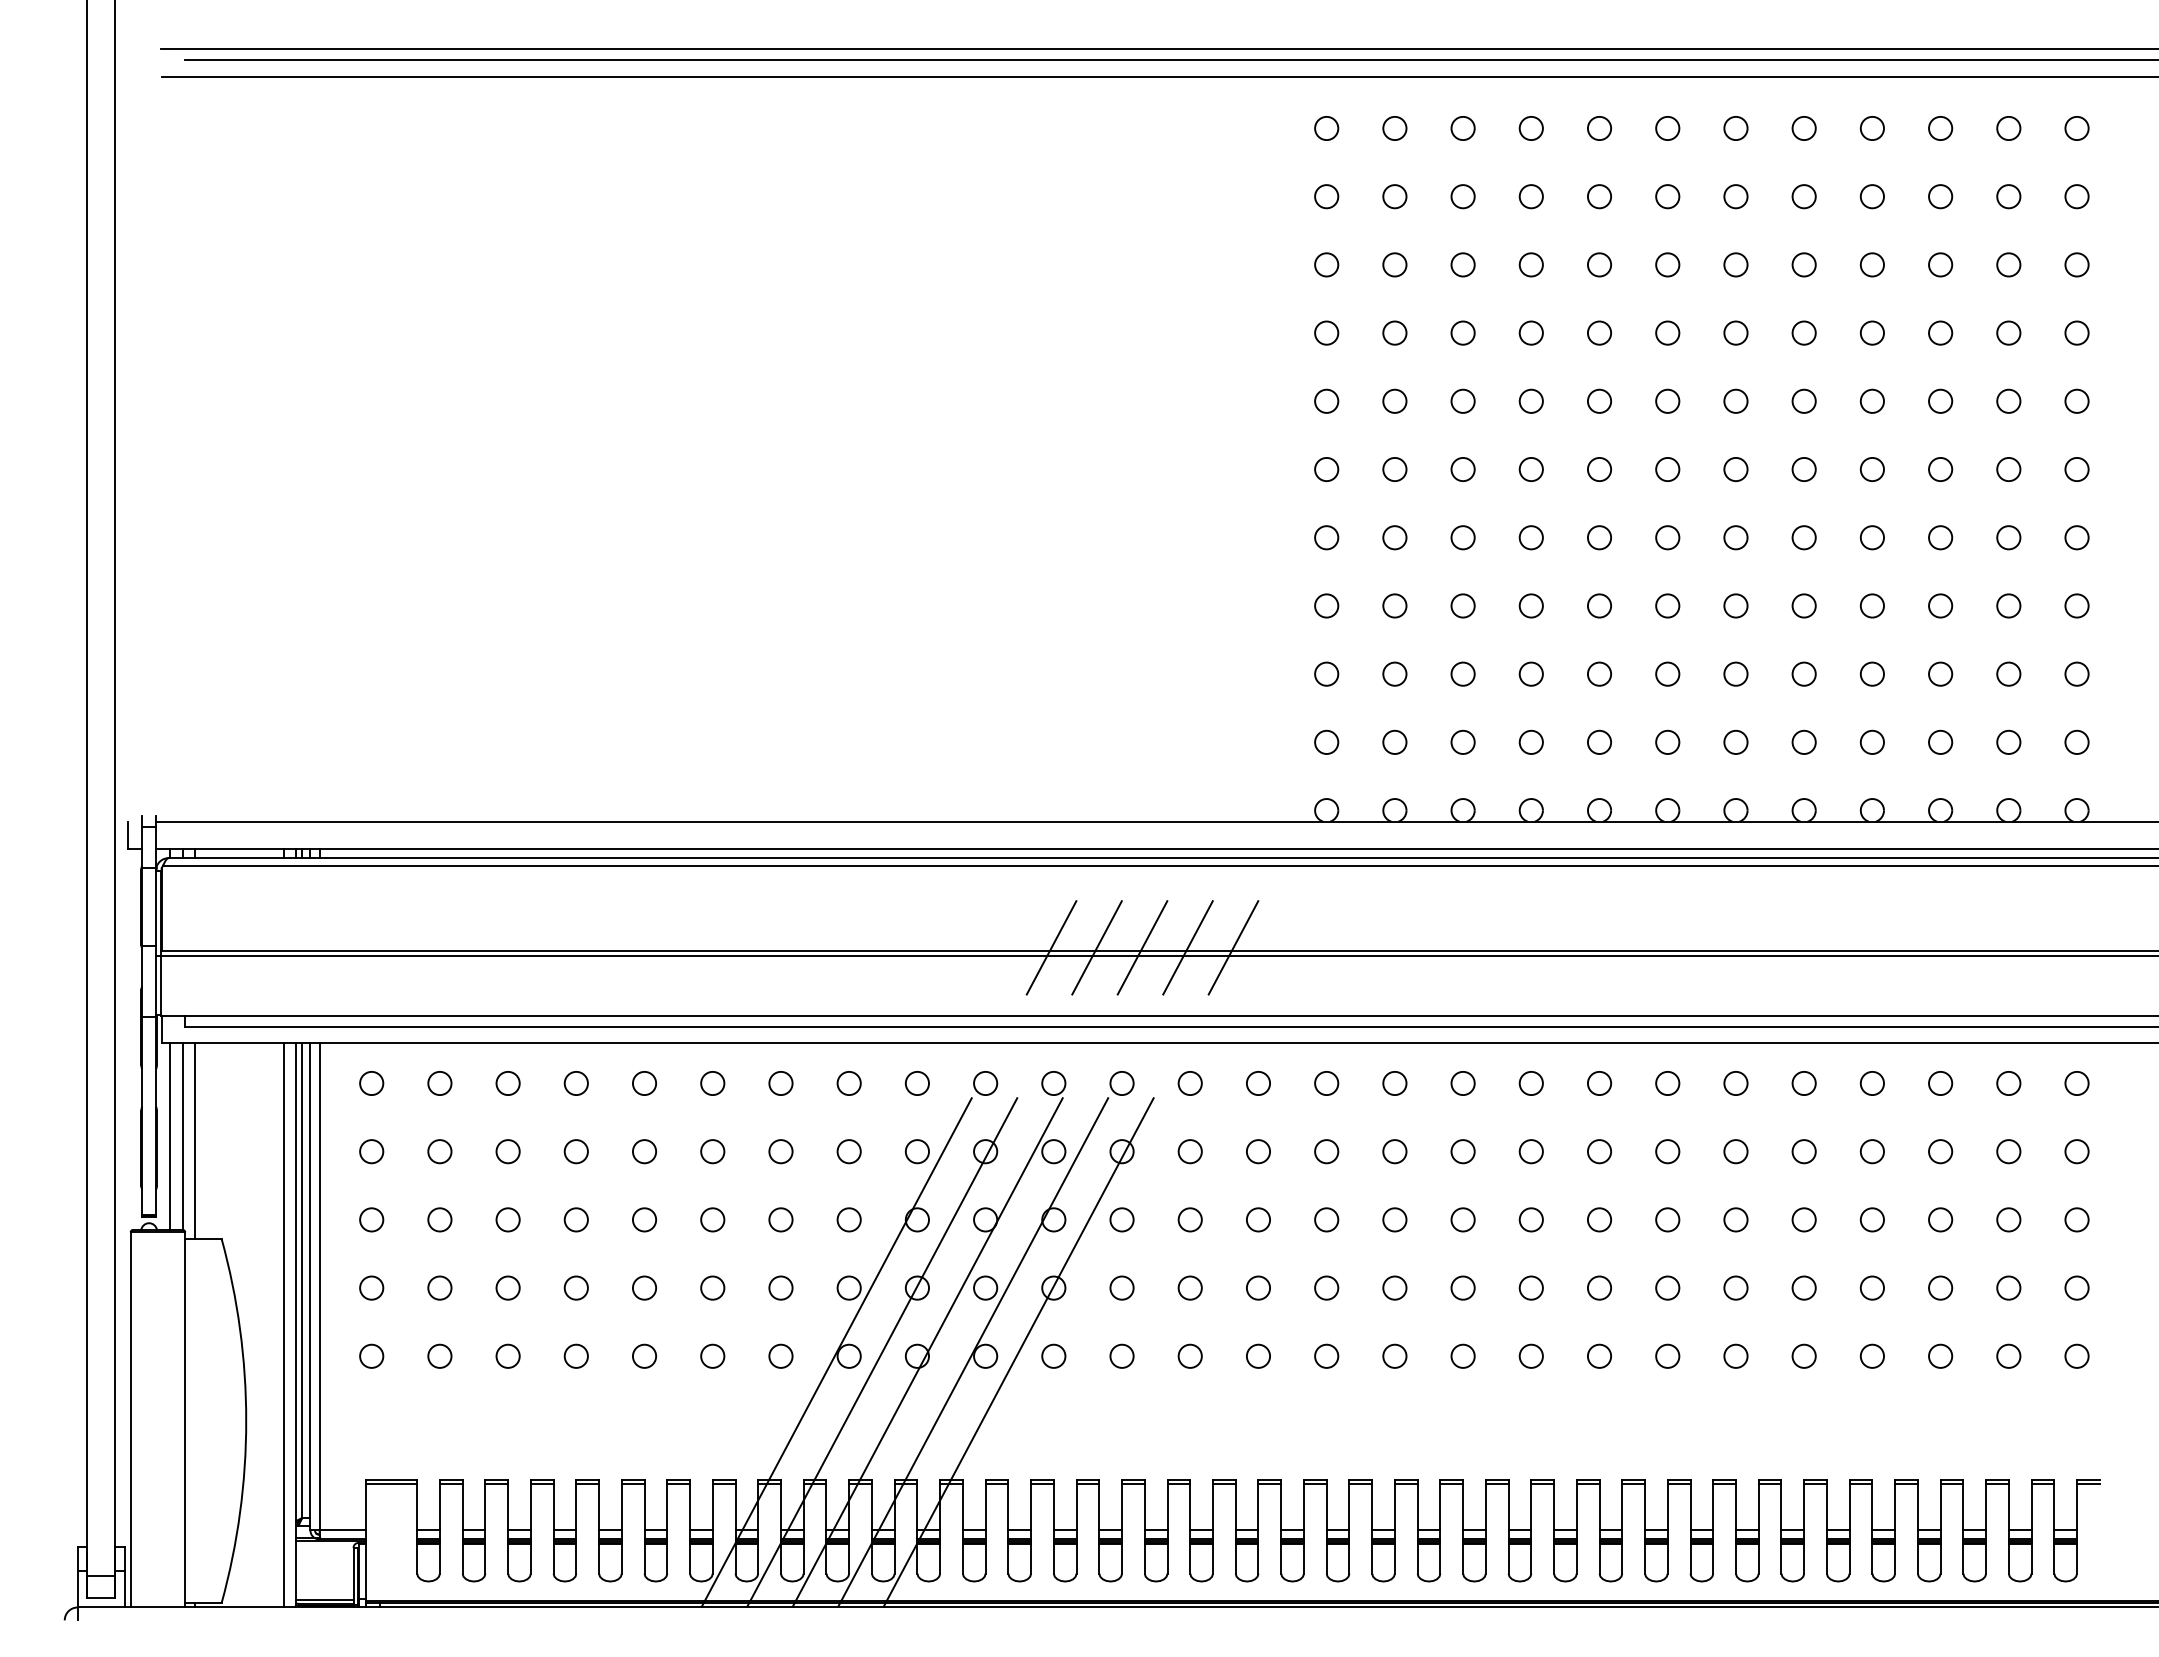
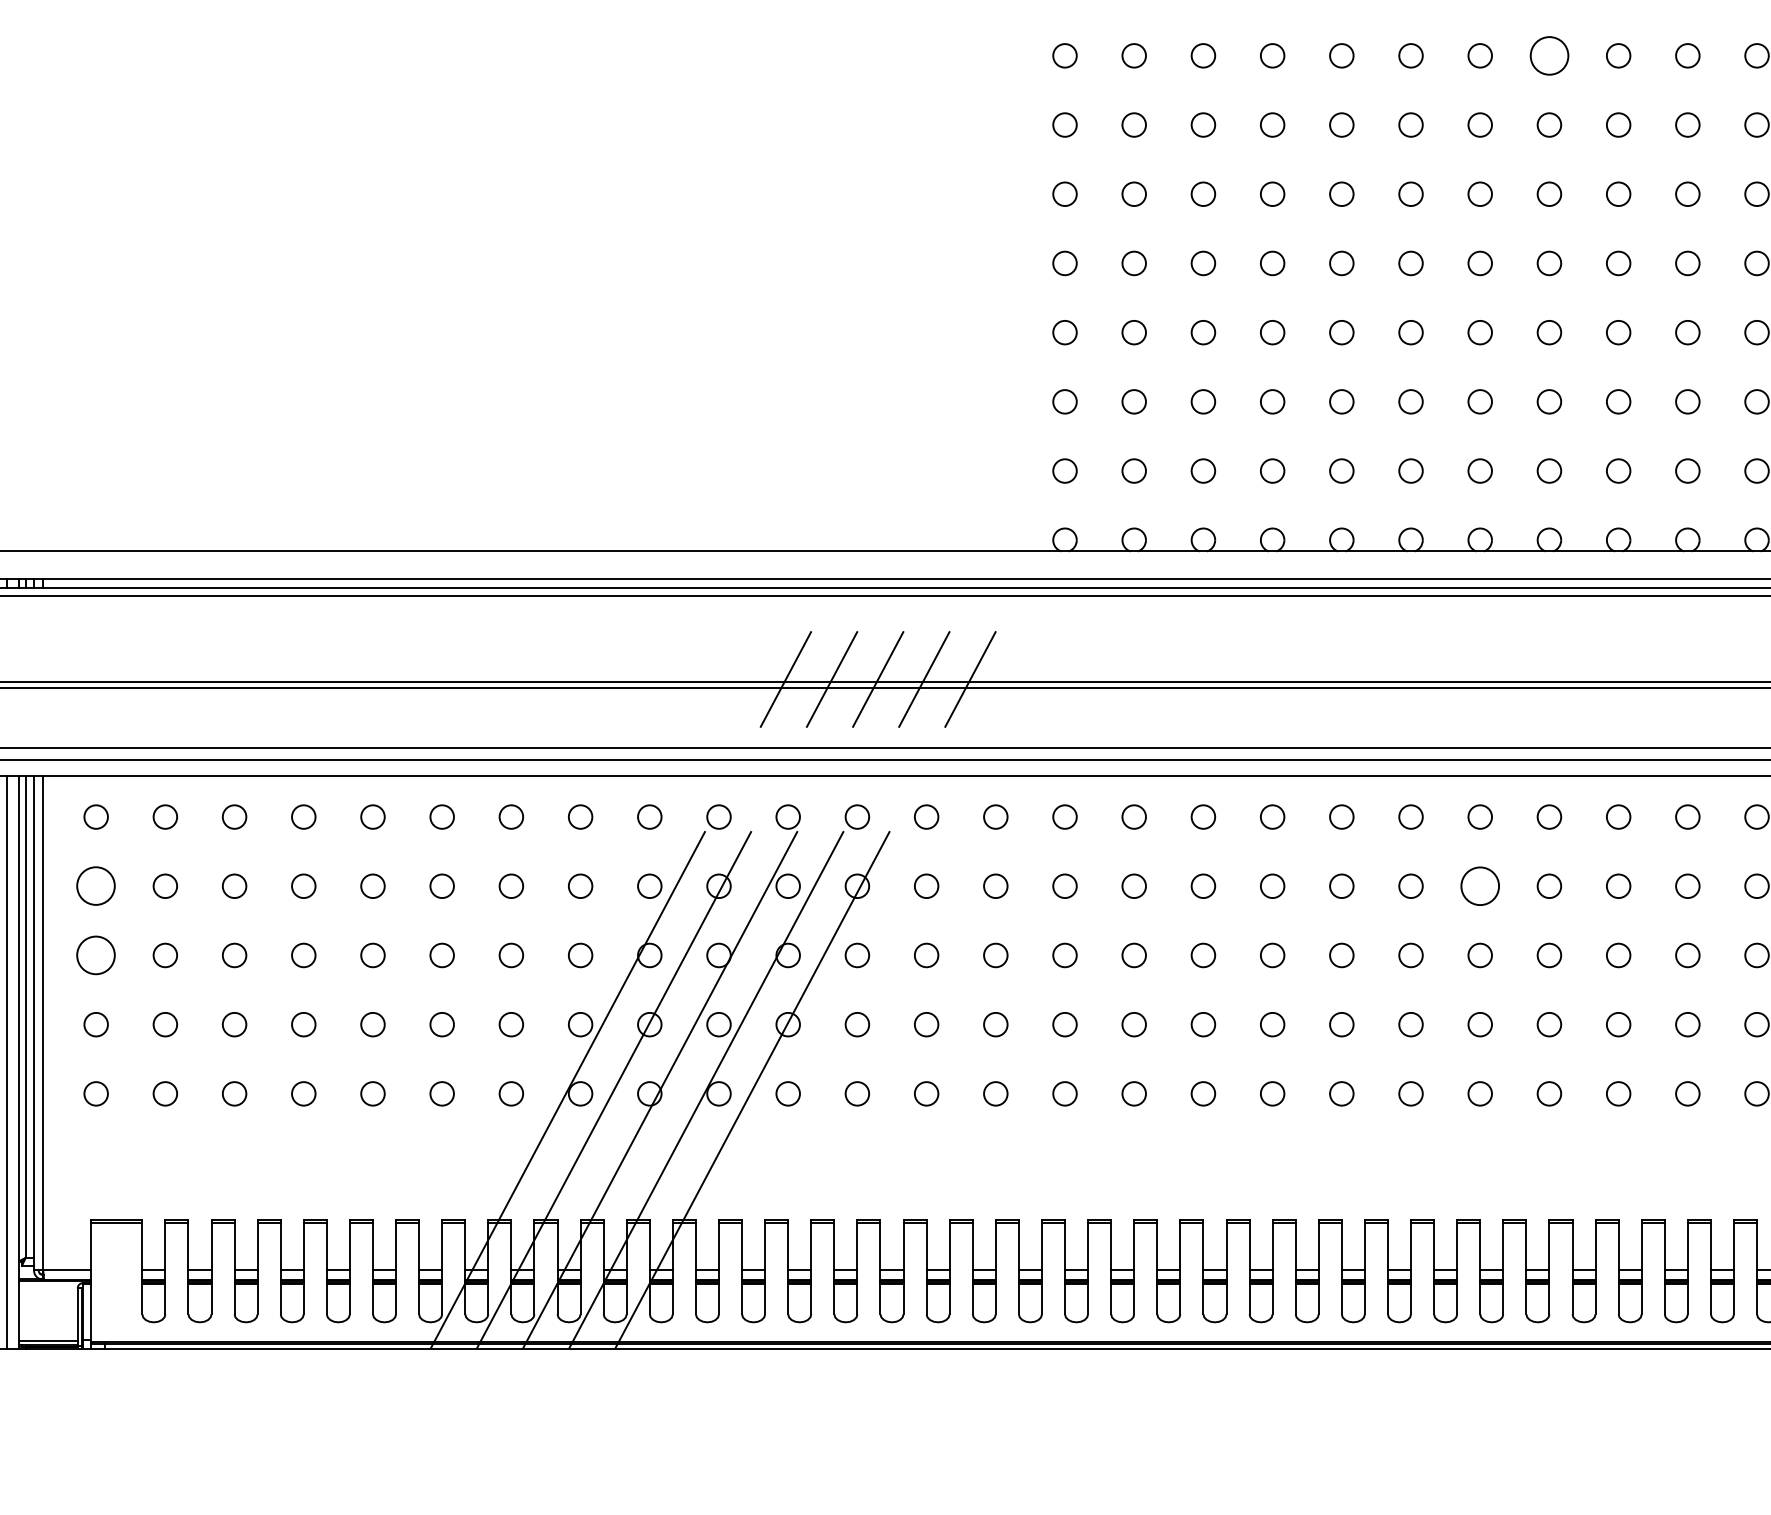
circle: (1803, 332) -> (1548, 55), size x1.6
circle: (371, 1151) -> (95, 886), size x1.6
circle: (1735, 1151) -> (1479, 886), size x1.6
circle: (371, 1219) -> (95, 955), size x1.6

